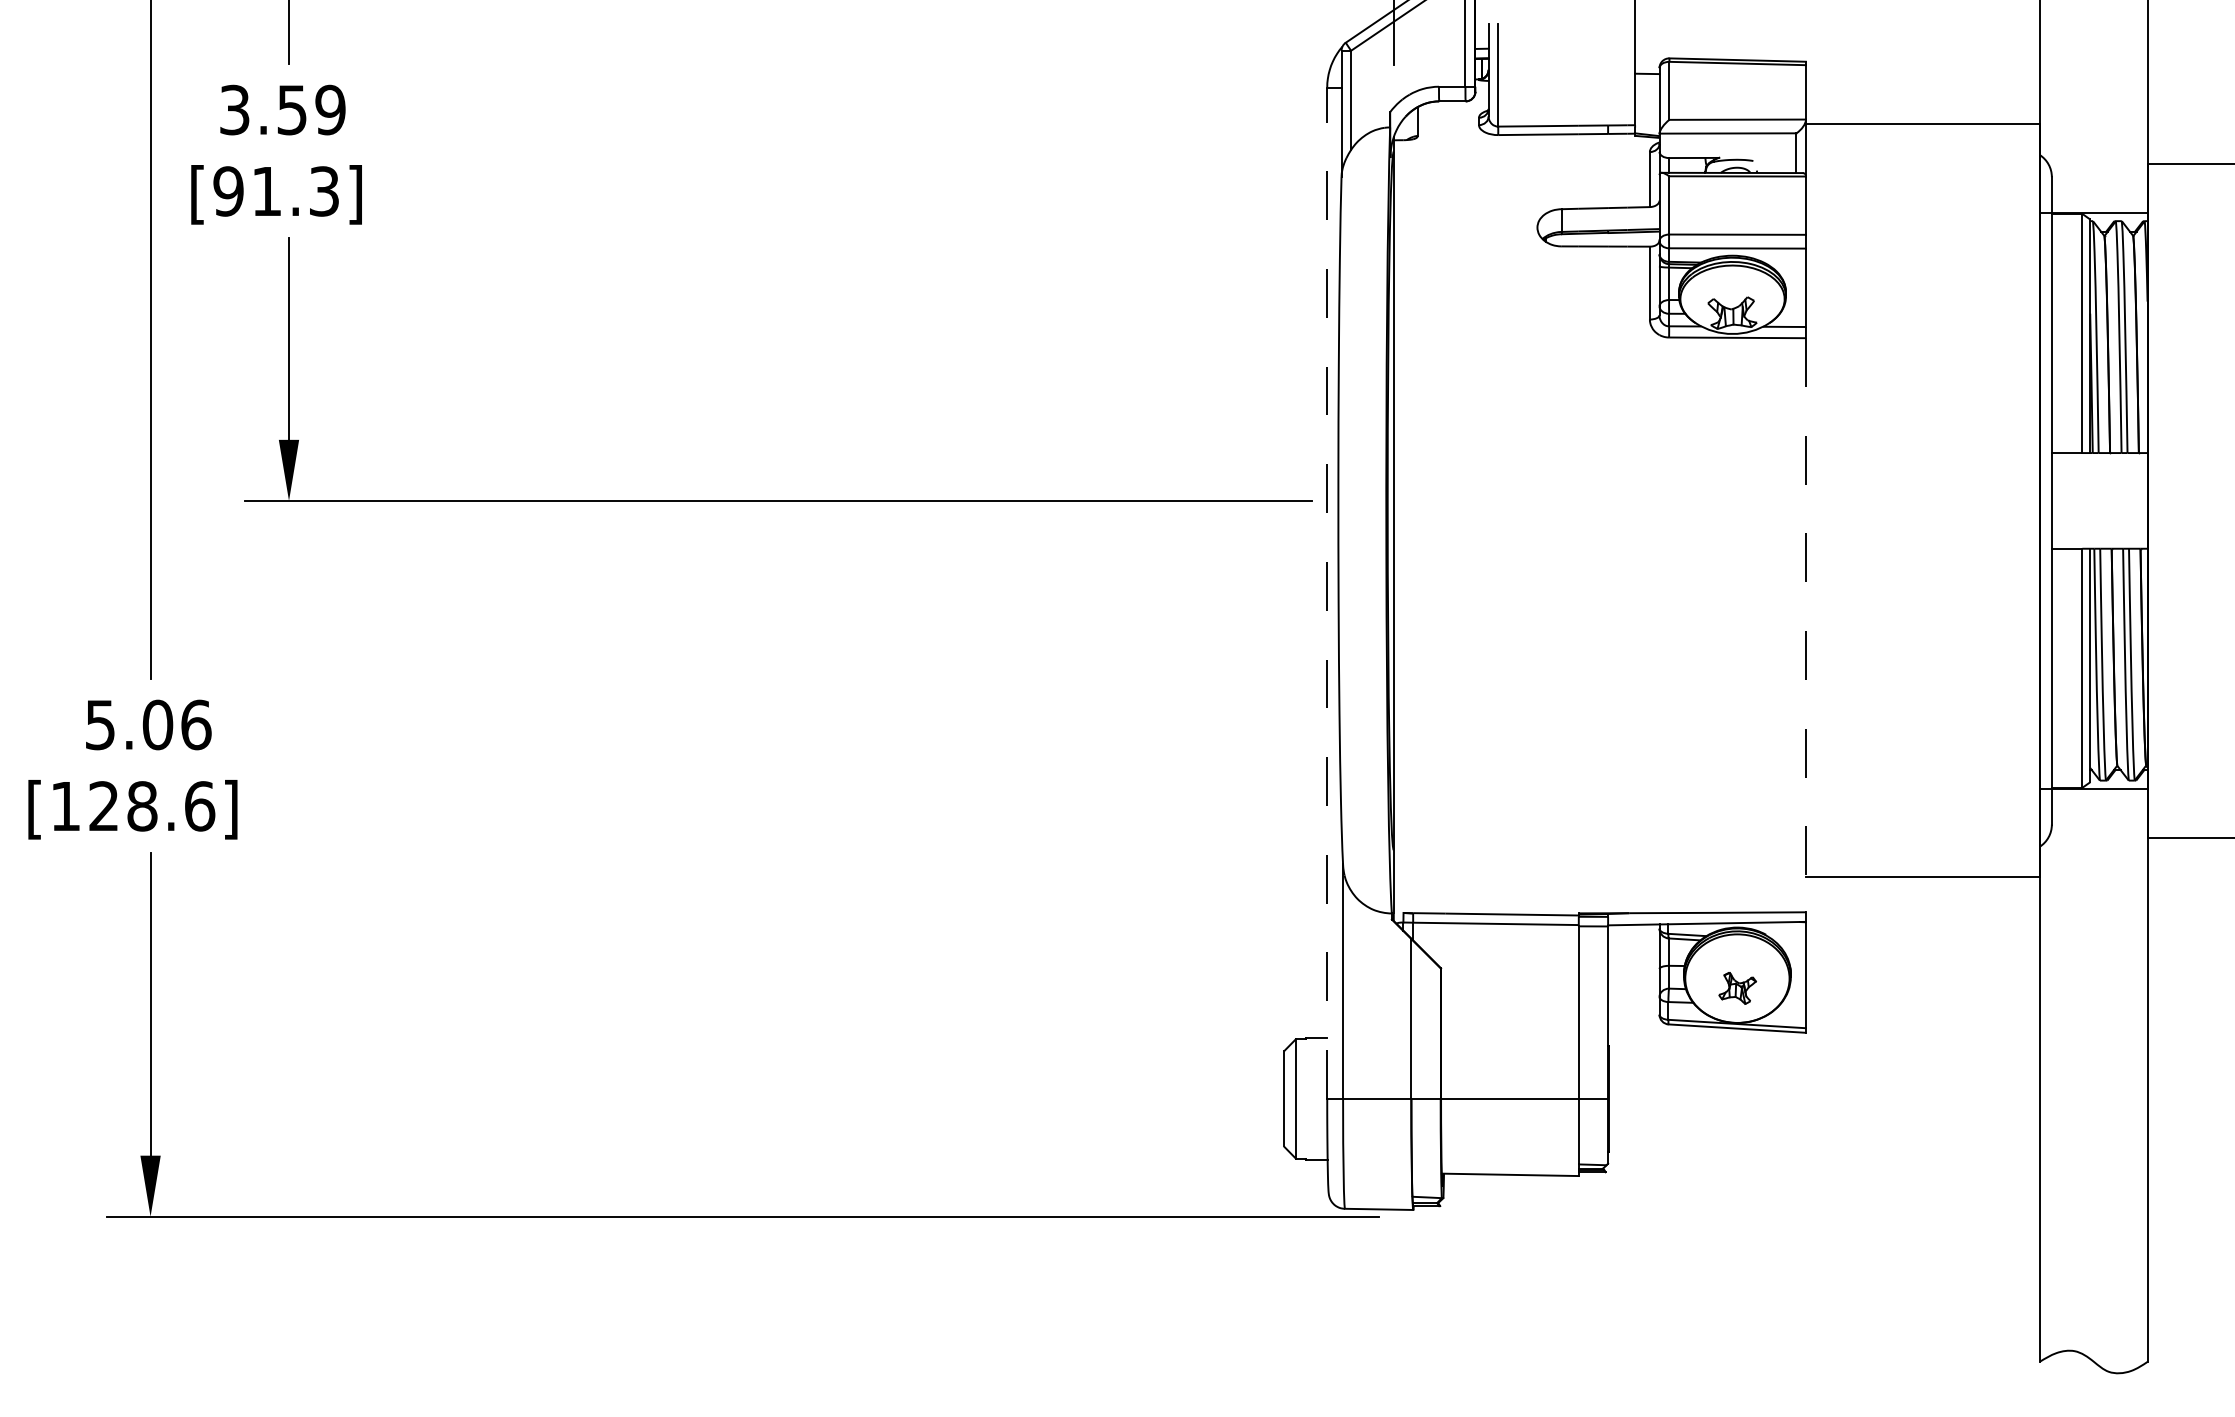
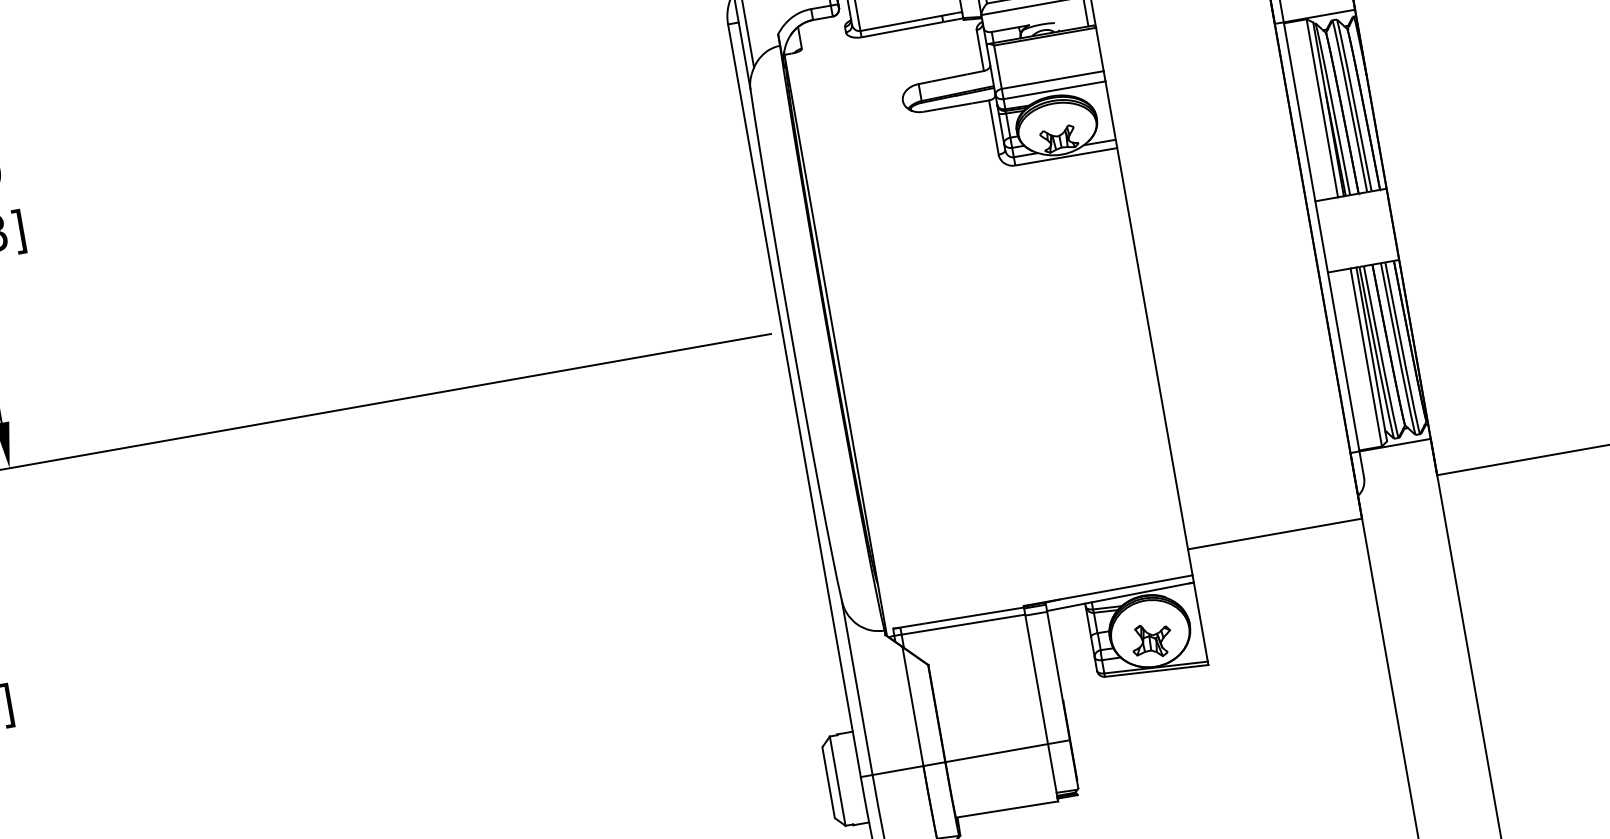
line: (1327, 593) -> (794, 400), dashed -> solid
line: (1805, 625) -> (1154, 361), dashed -> solid
part: (1737, 988) -> (1151, 641), size x1.43

